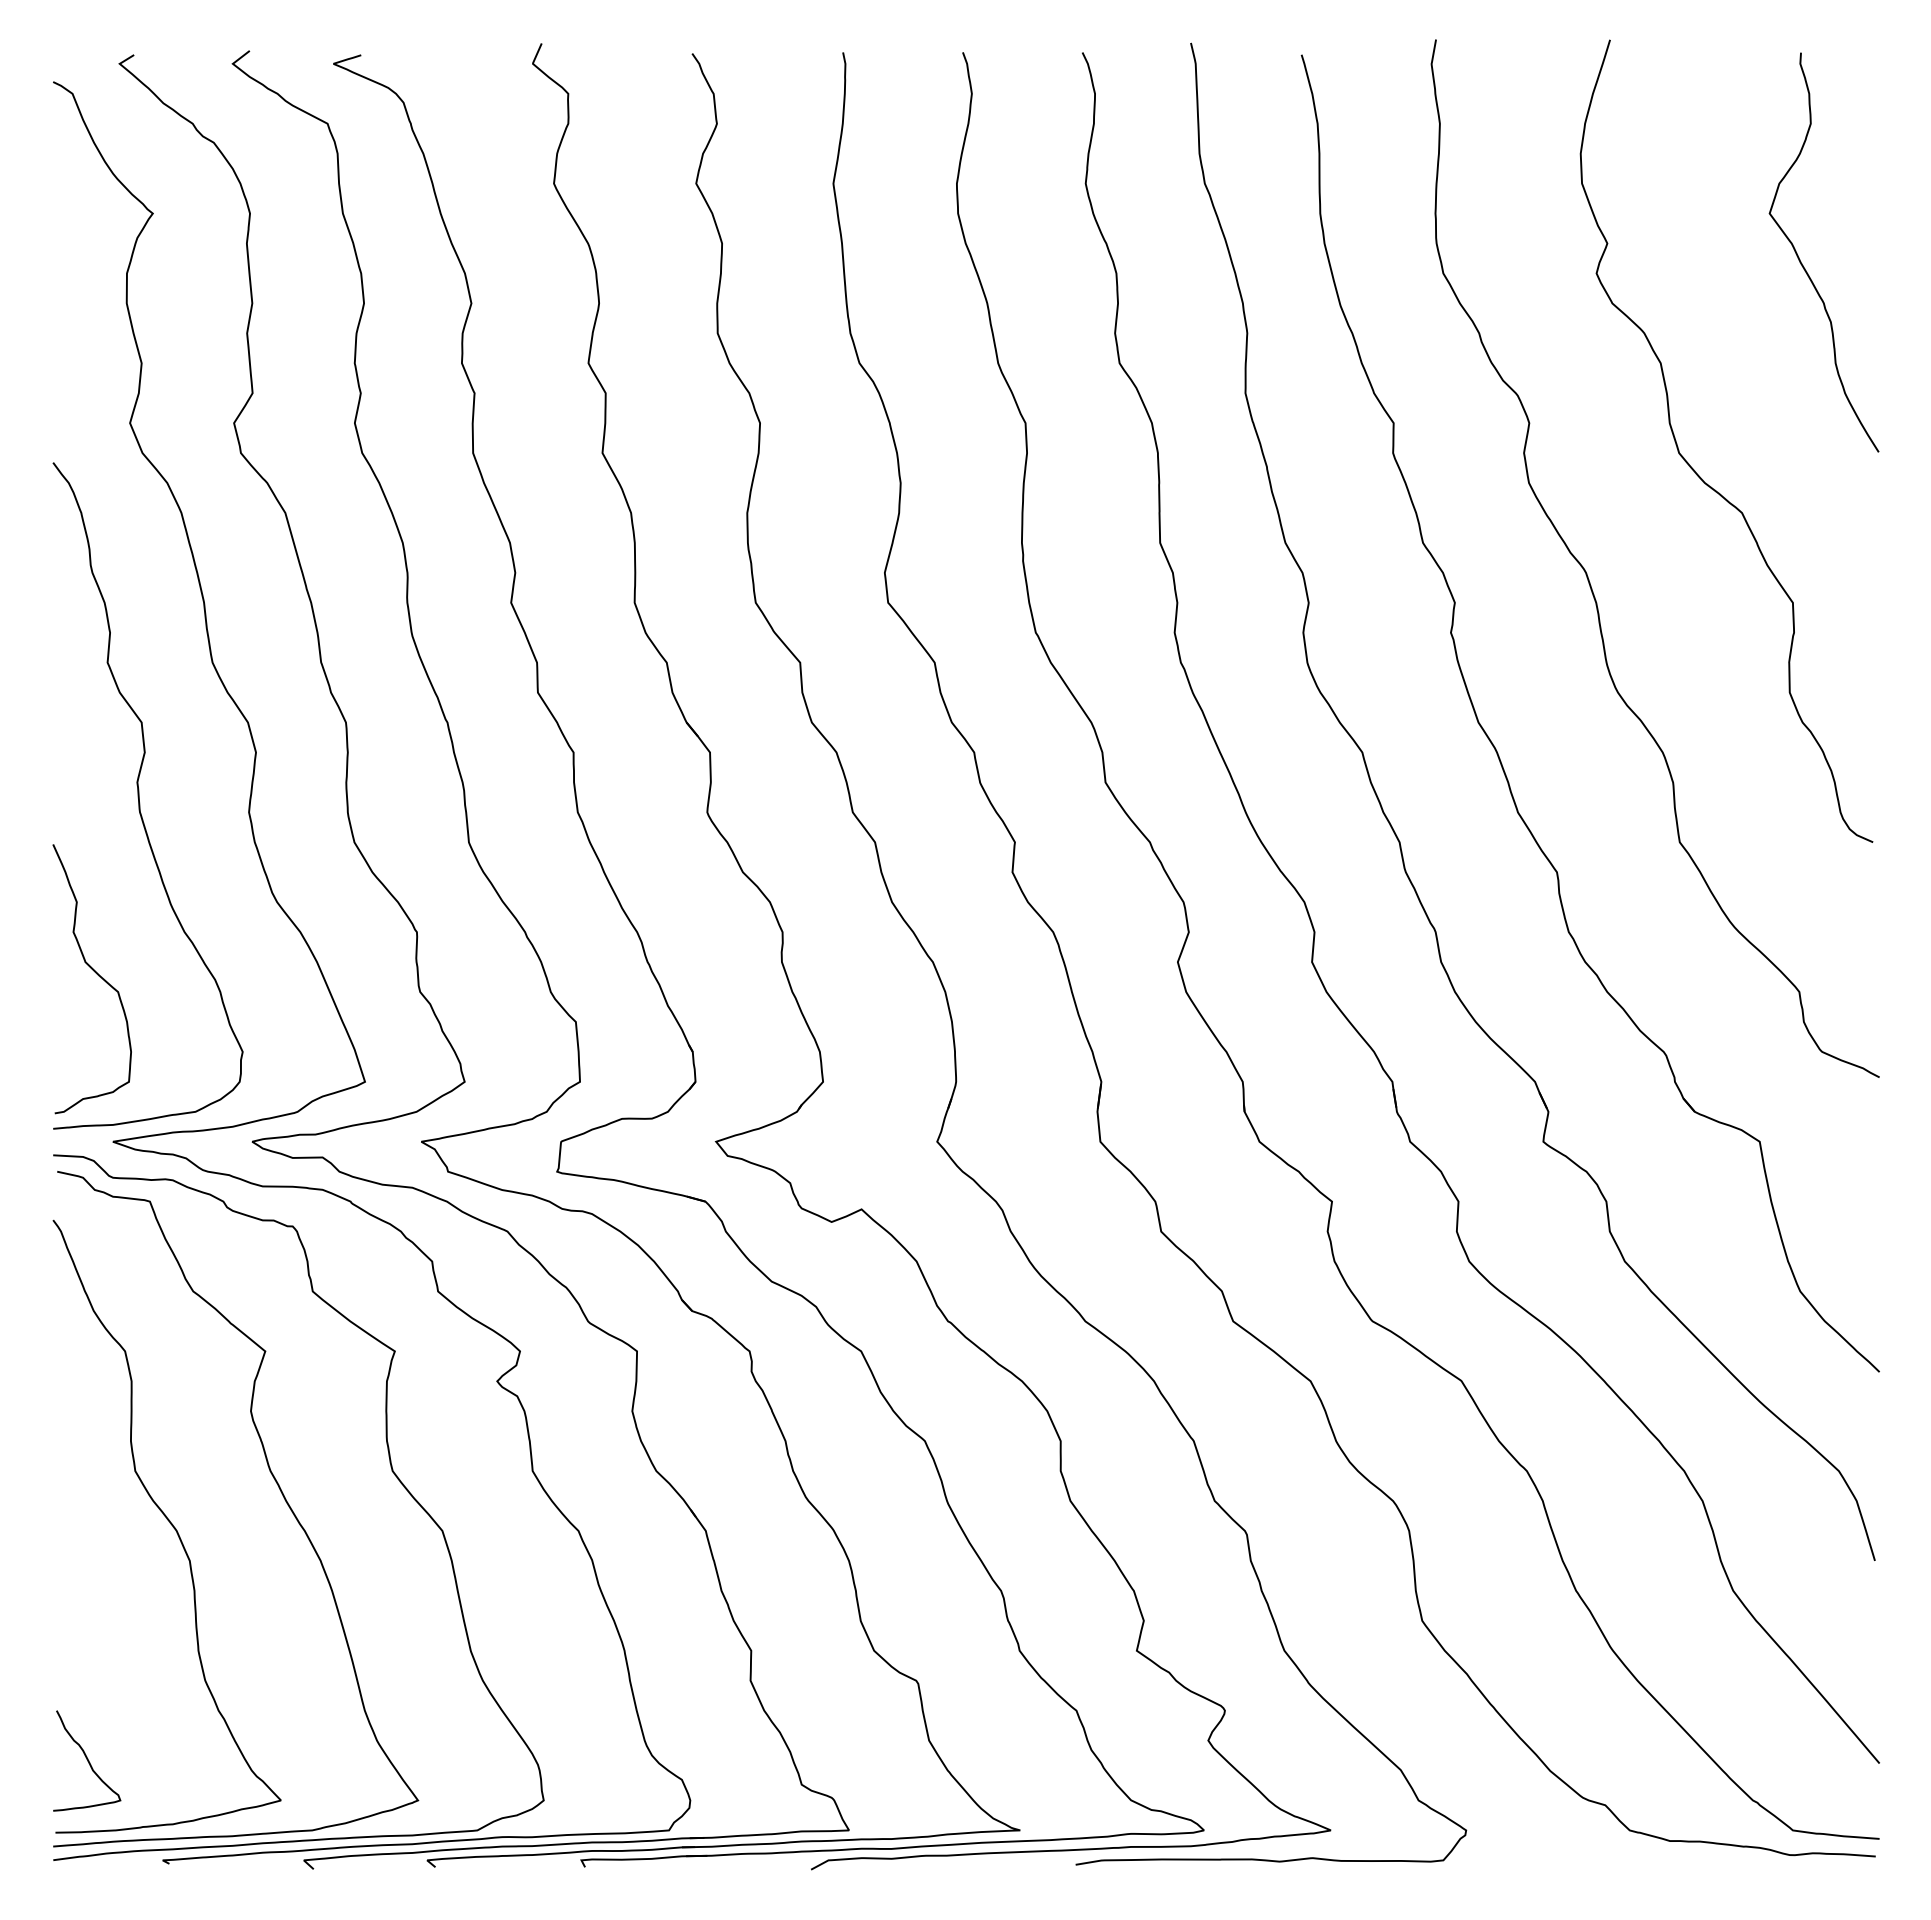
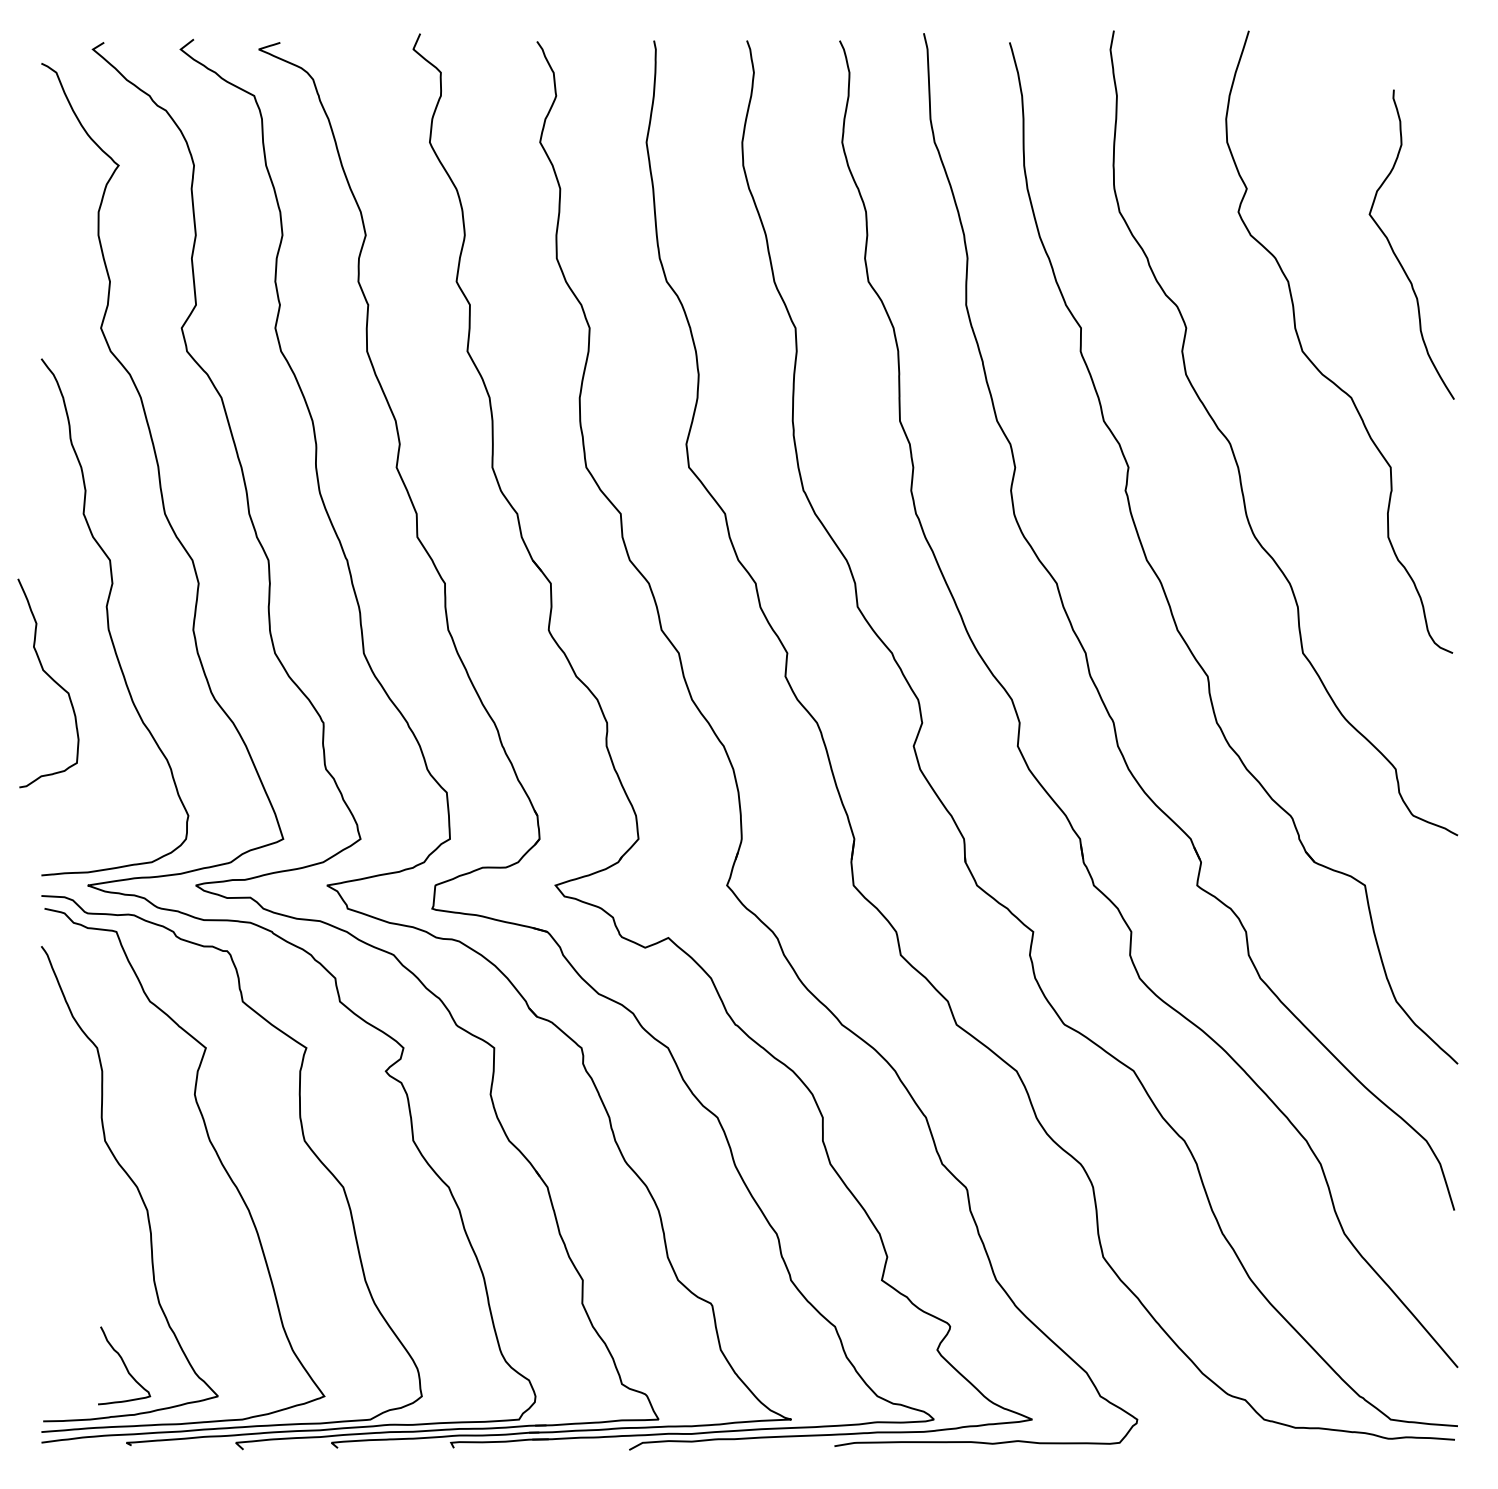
curve: (1804, 266) -> (1396, 255), moved
curve: (96, 974) -> (51, 679), moved
curve: (87, 1760) -> (124, 1365), moved

